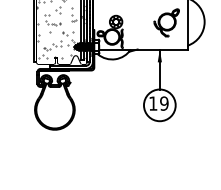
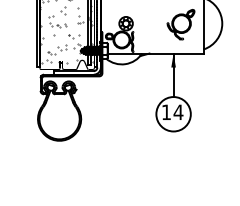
text: (164, 103) -> (178, 112), 19 -> 14

